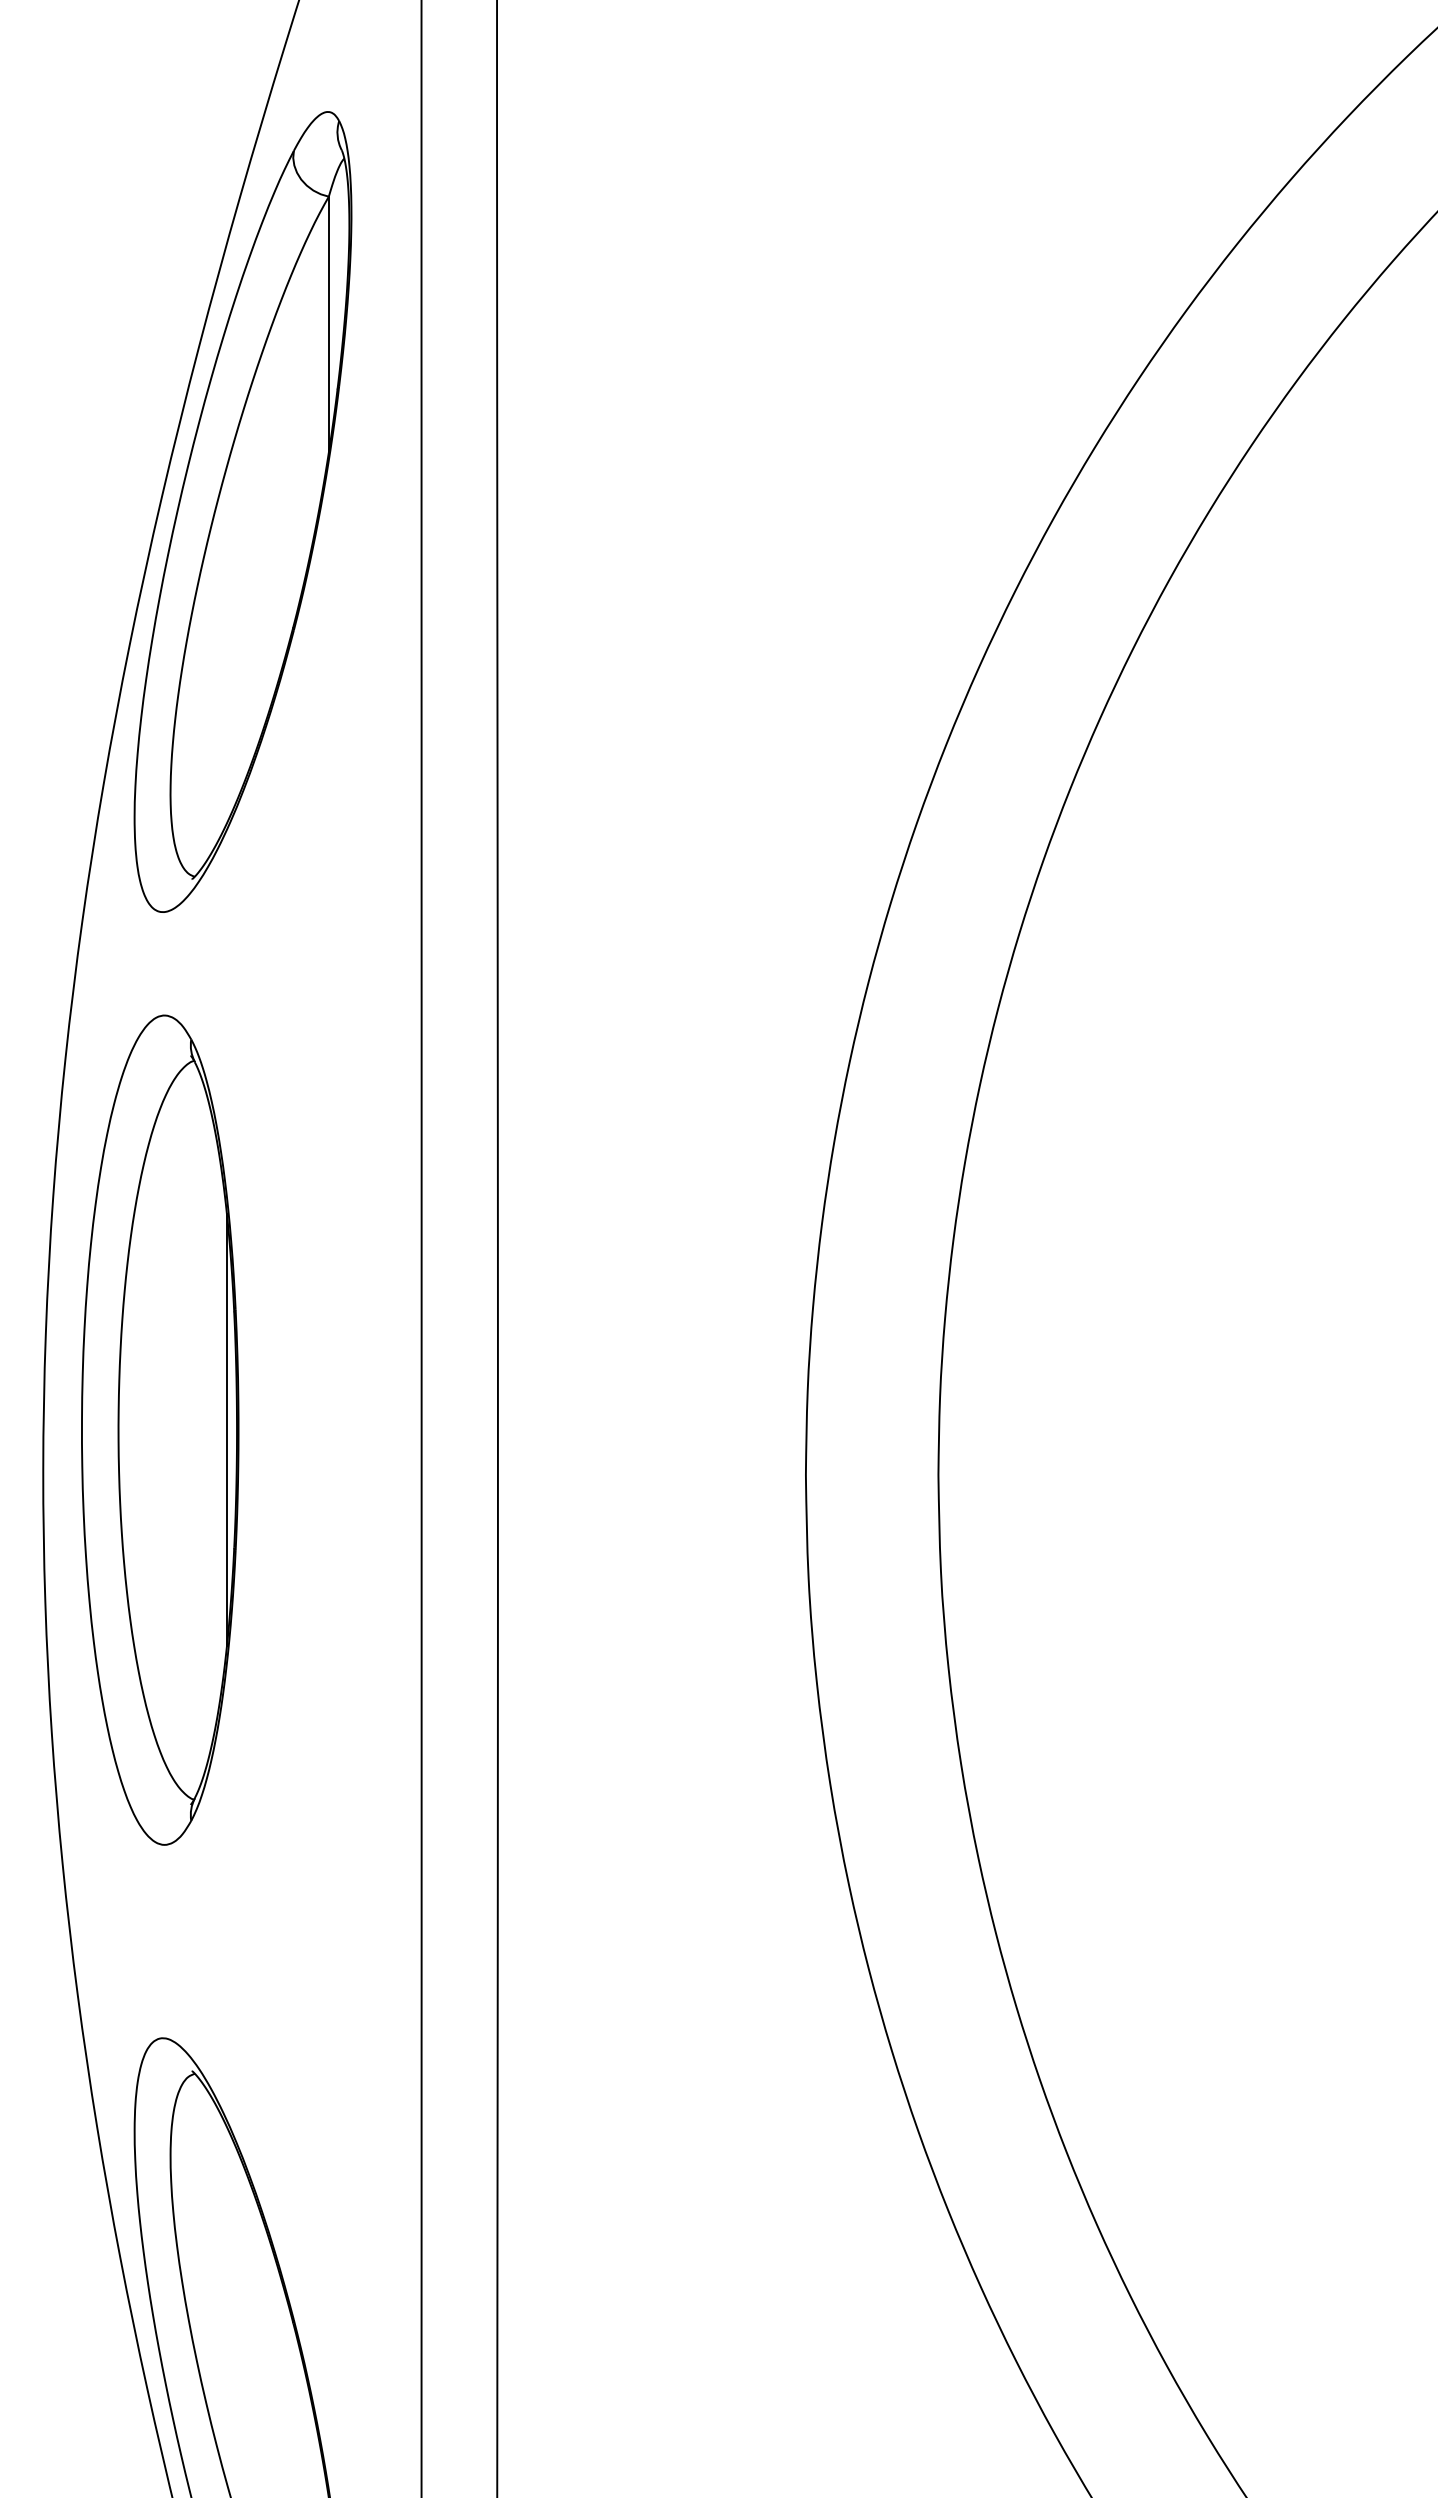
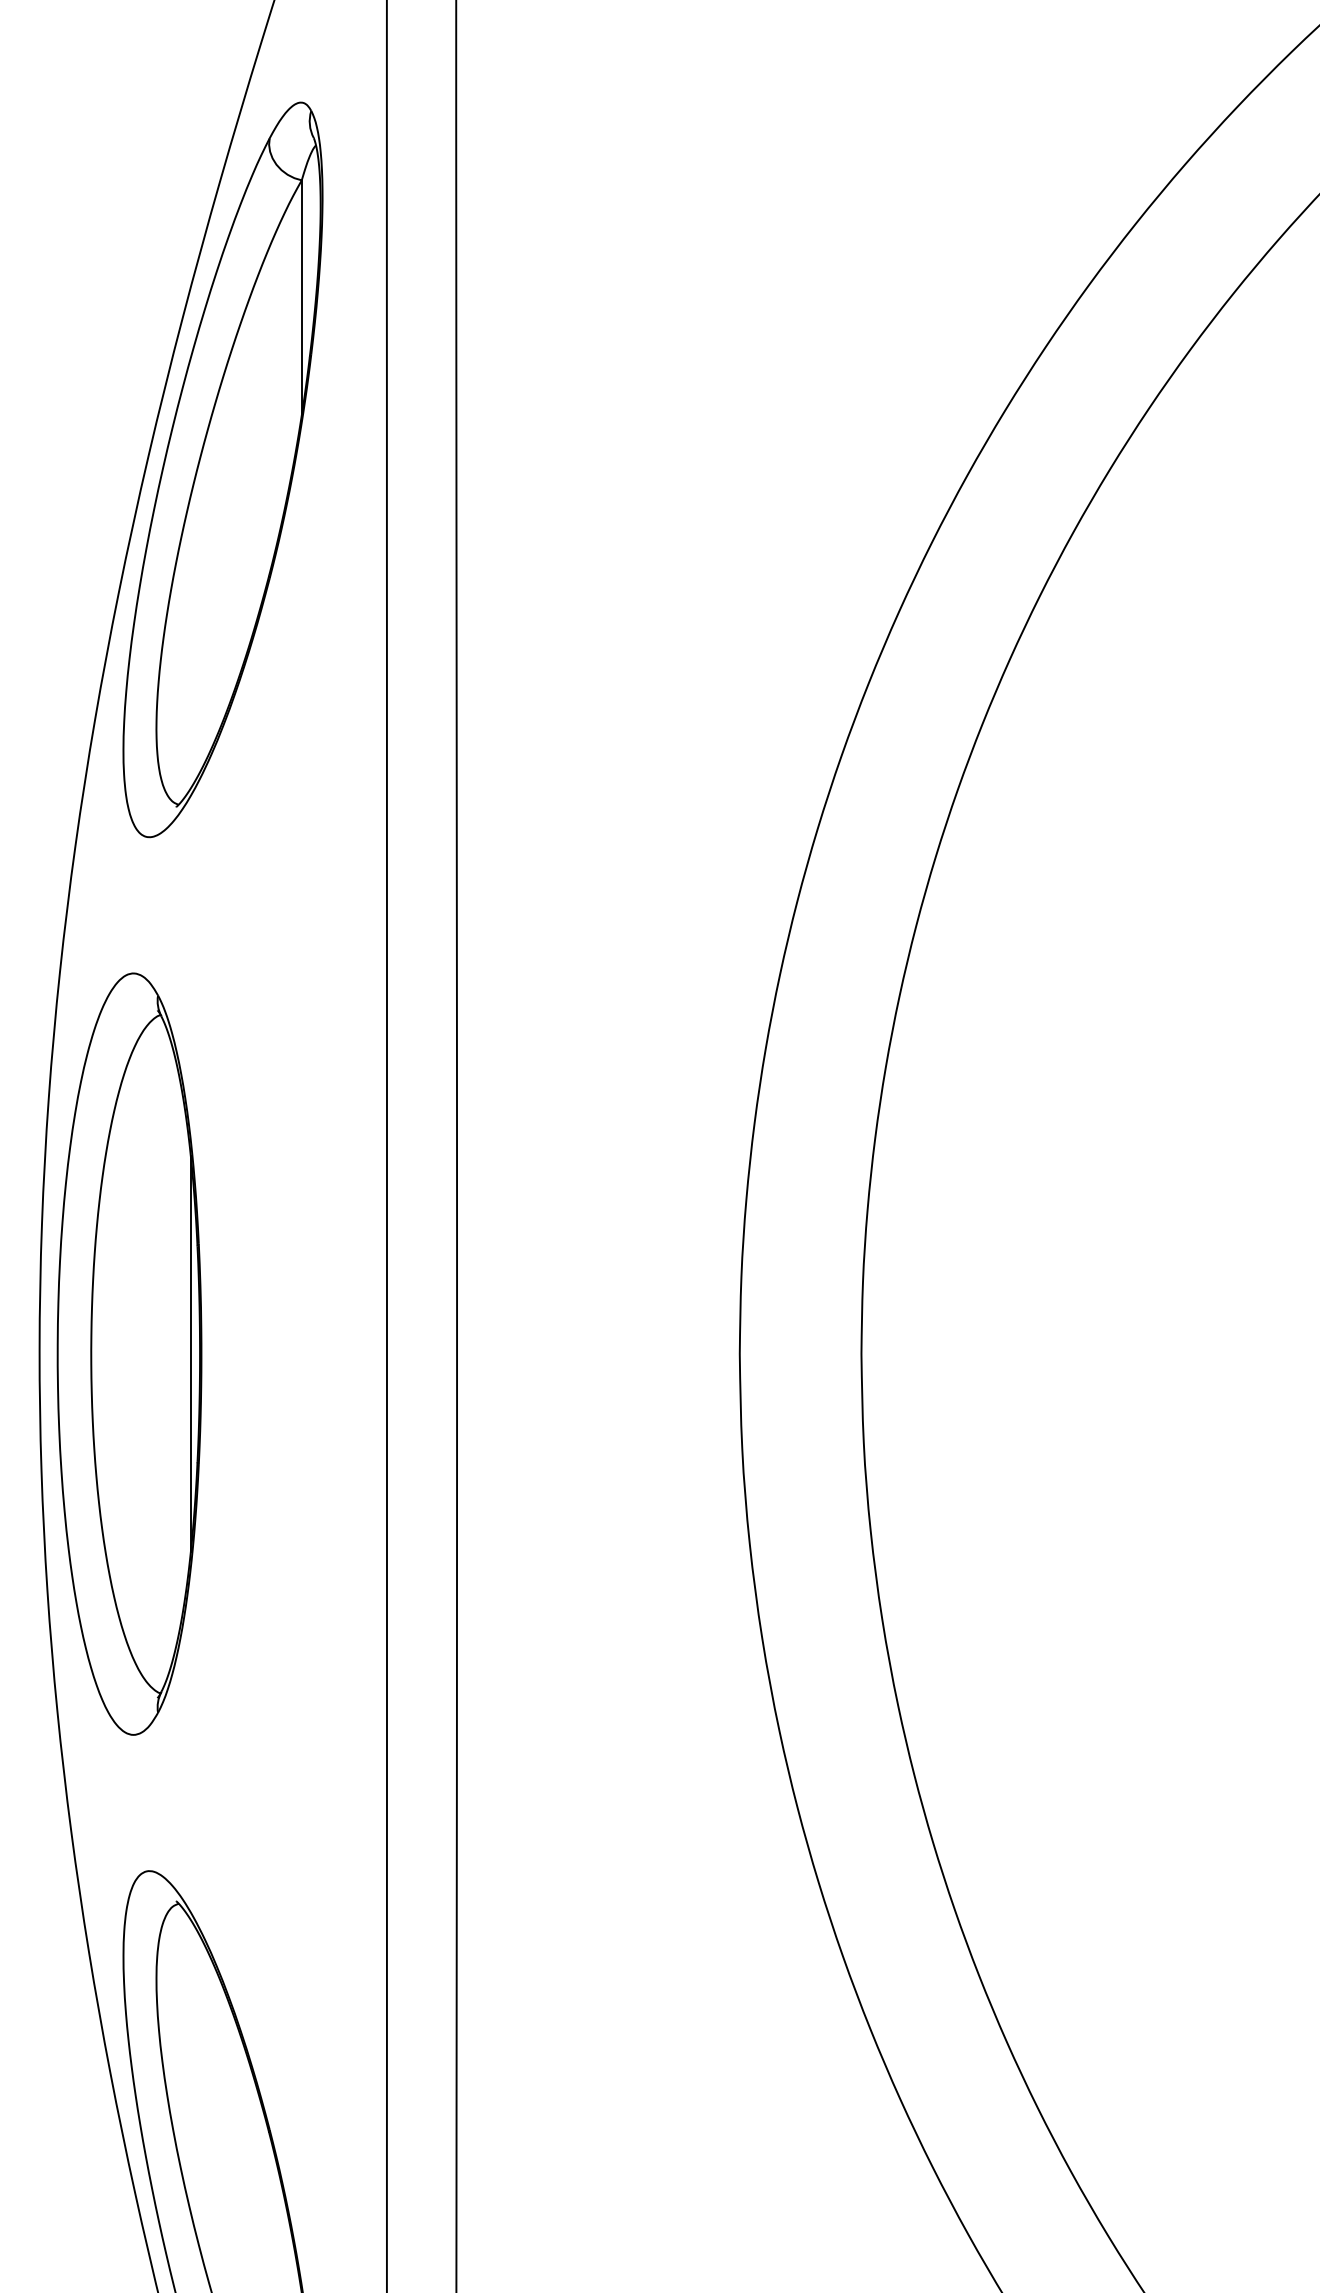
part: (160, 1429) -> (129, 1353), moved

